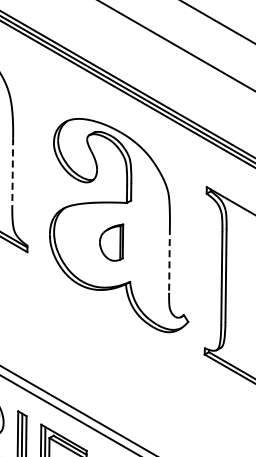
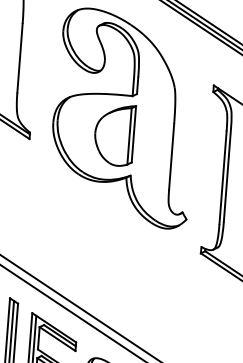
line: (12, 173) -> (19, 59), dashed -> solid
part: (111, 242) -> (114, 134), size x1.67
line: (169, 260) -> (171, 156), dashed -> solid

